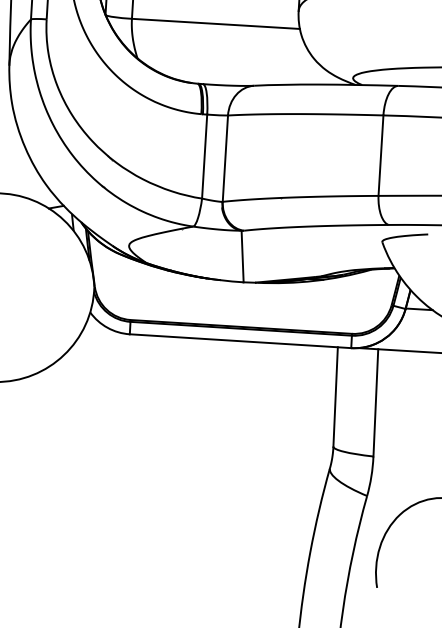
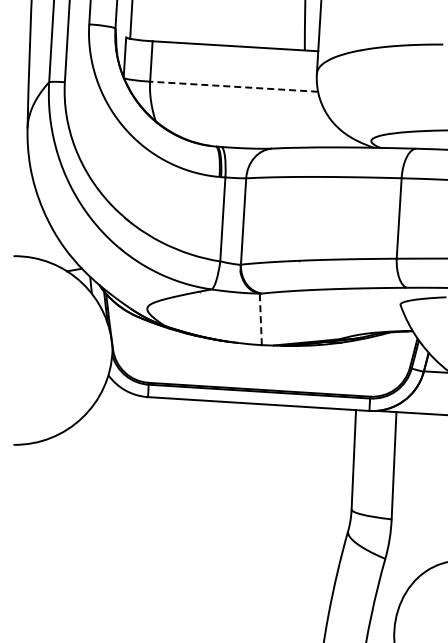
line: (215, 23) -> (233, 86), solid -> dashed
line: (242, 256) -> (260, 319), solid -> dashed

